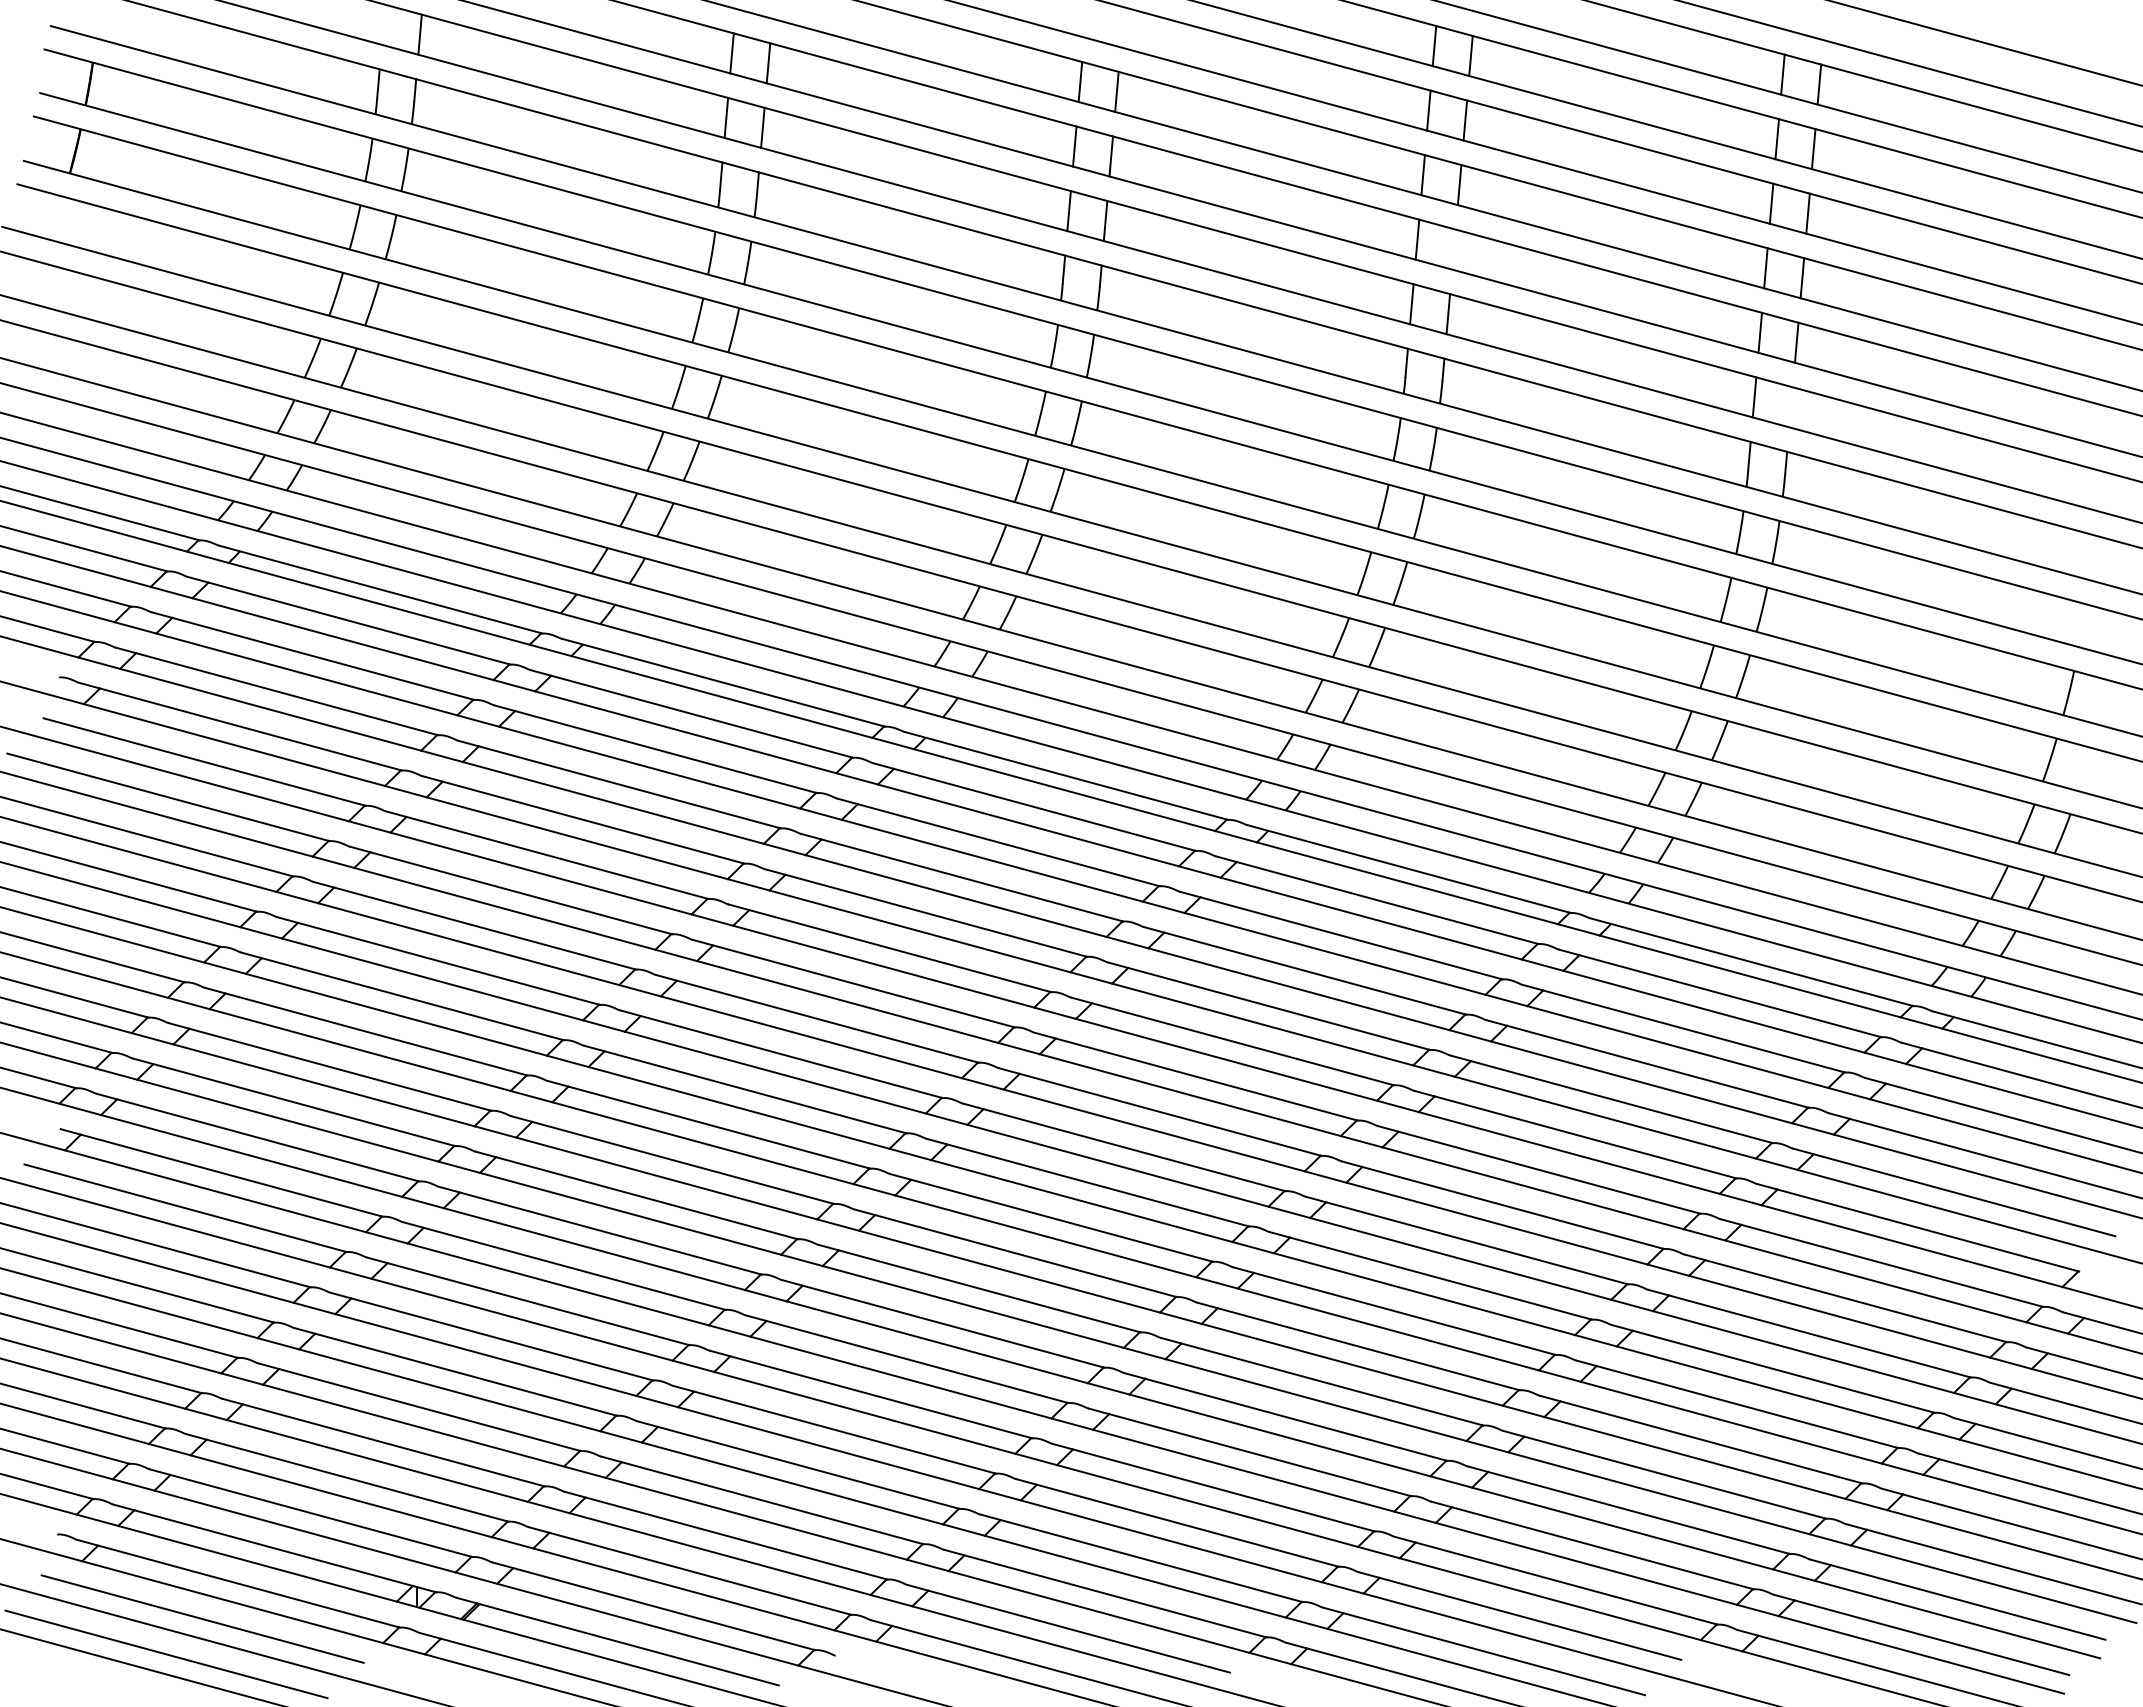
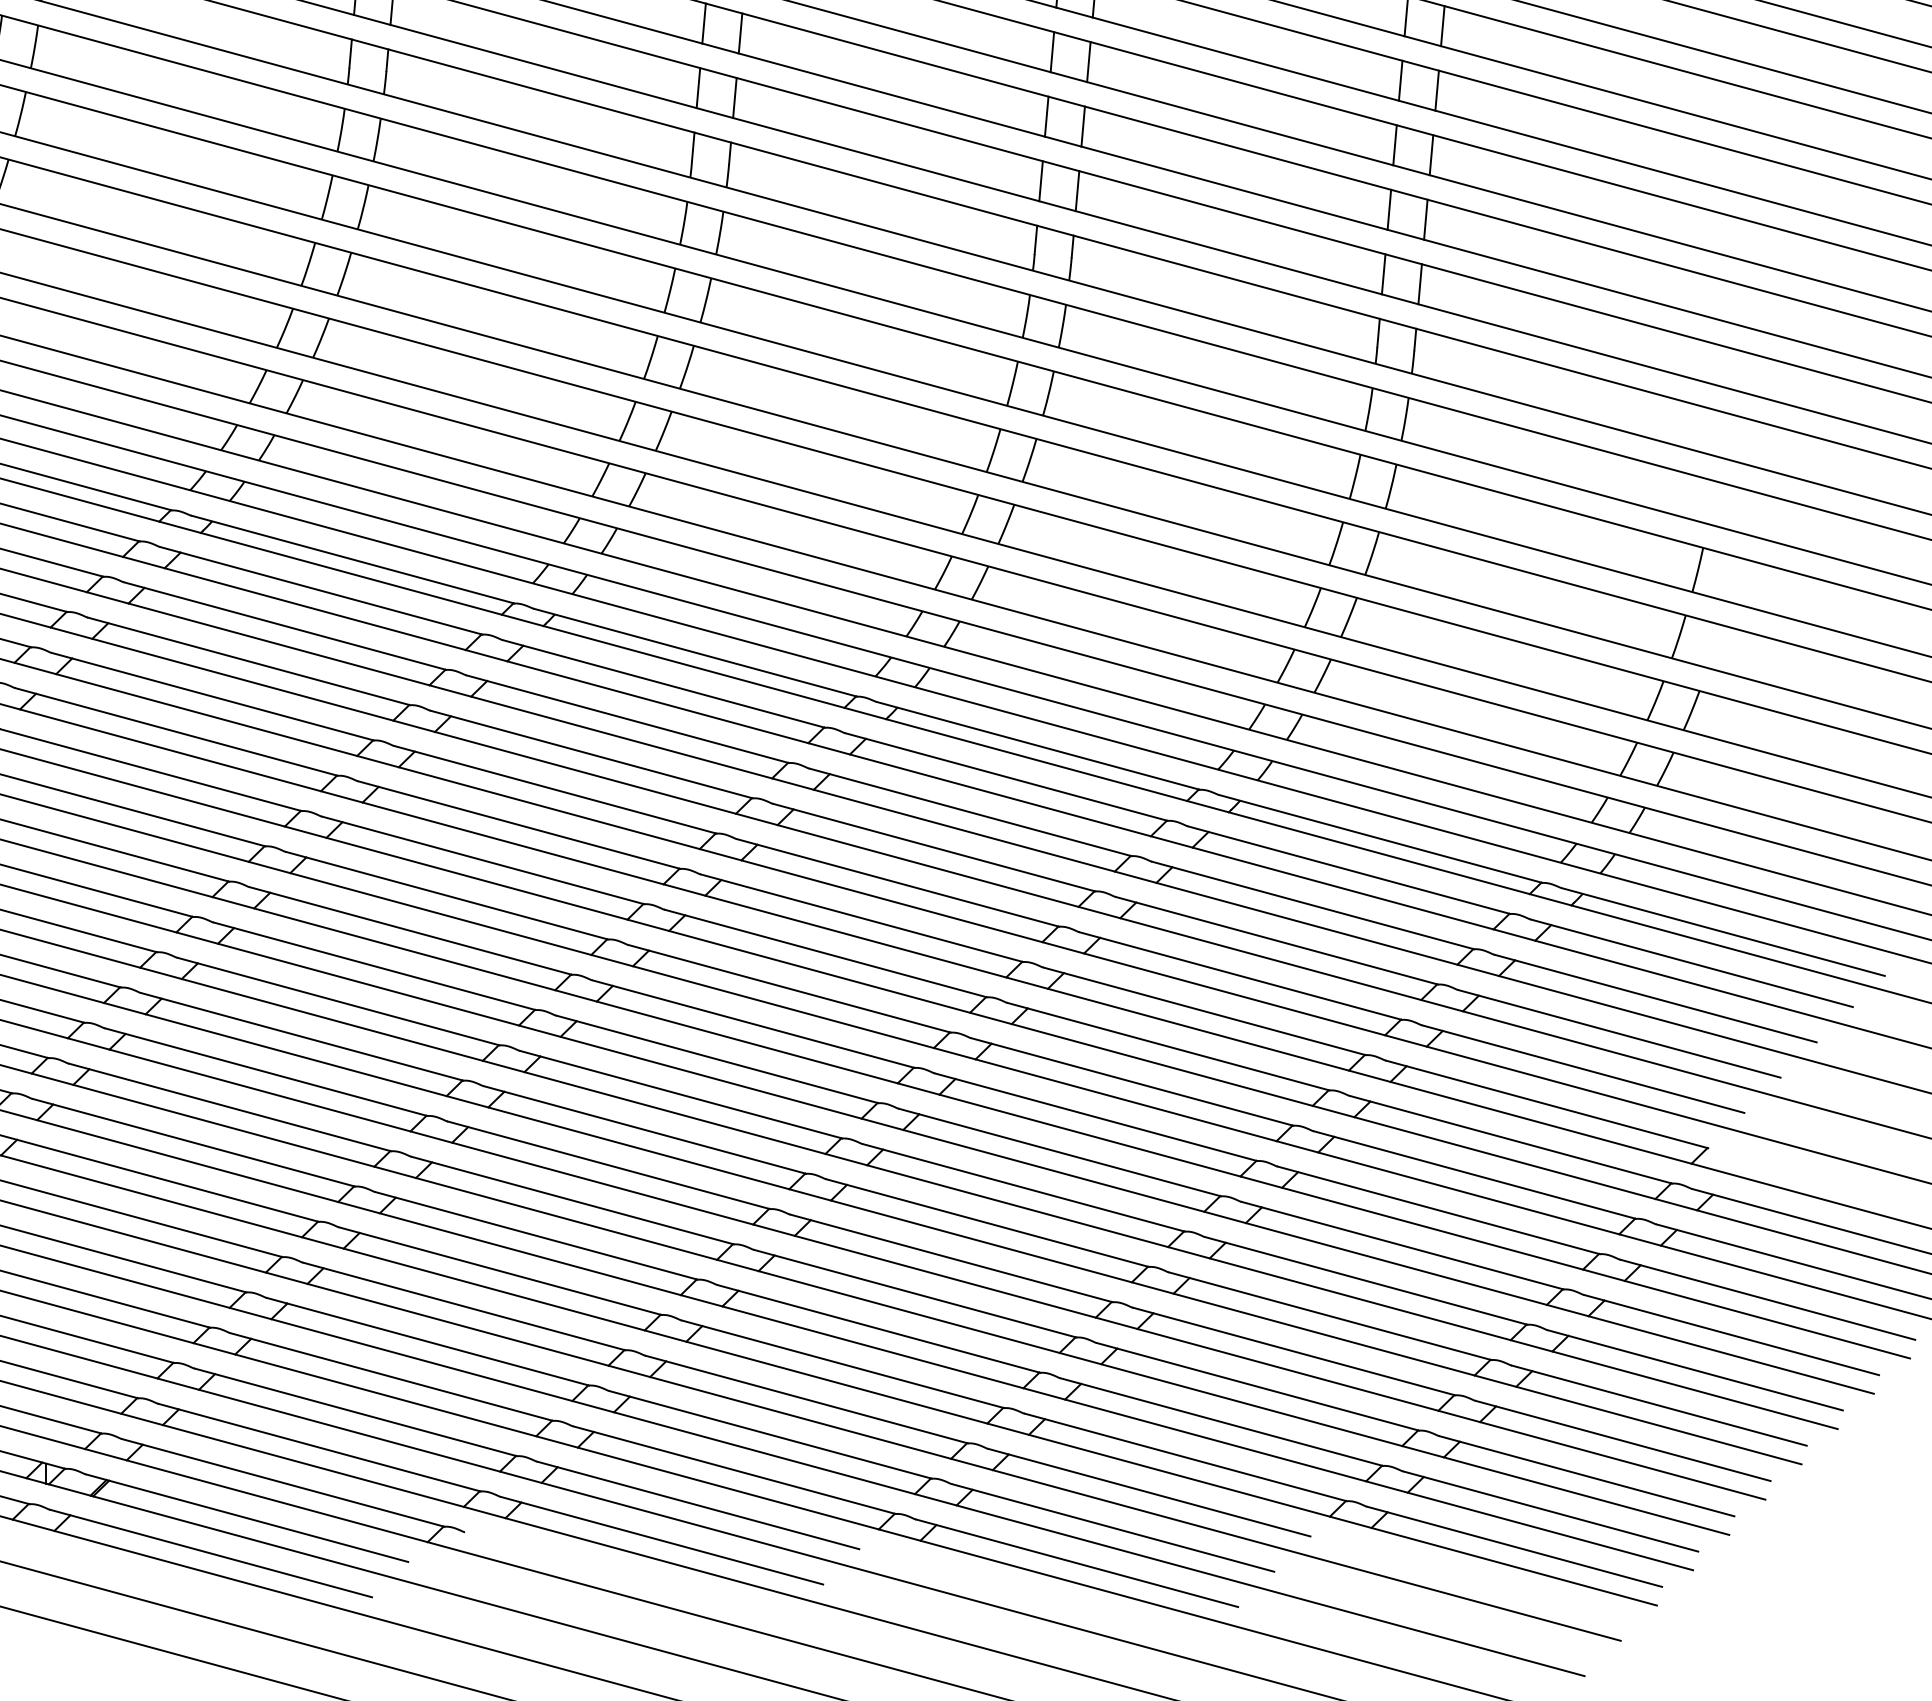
line: (1453, 249) -> (1082, 126), added
line: (1790, 407) -> (1419, 284), added

